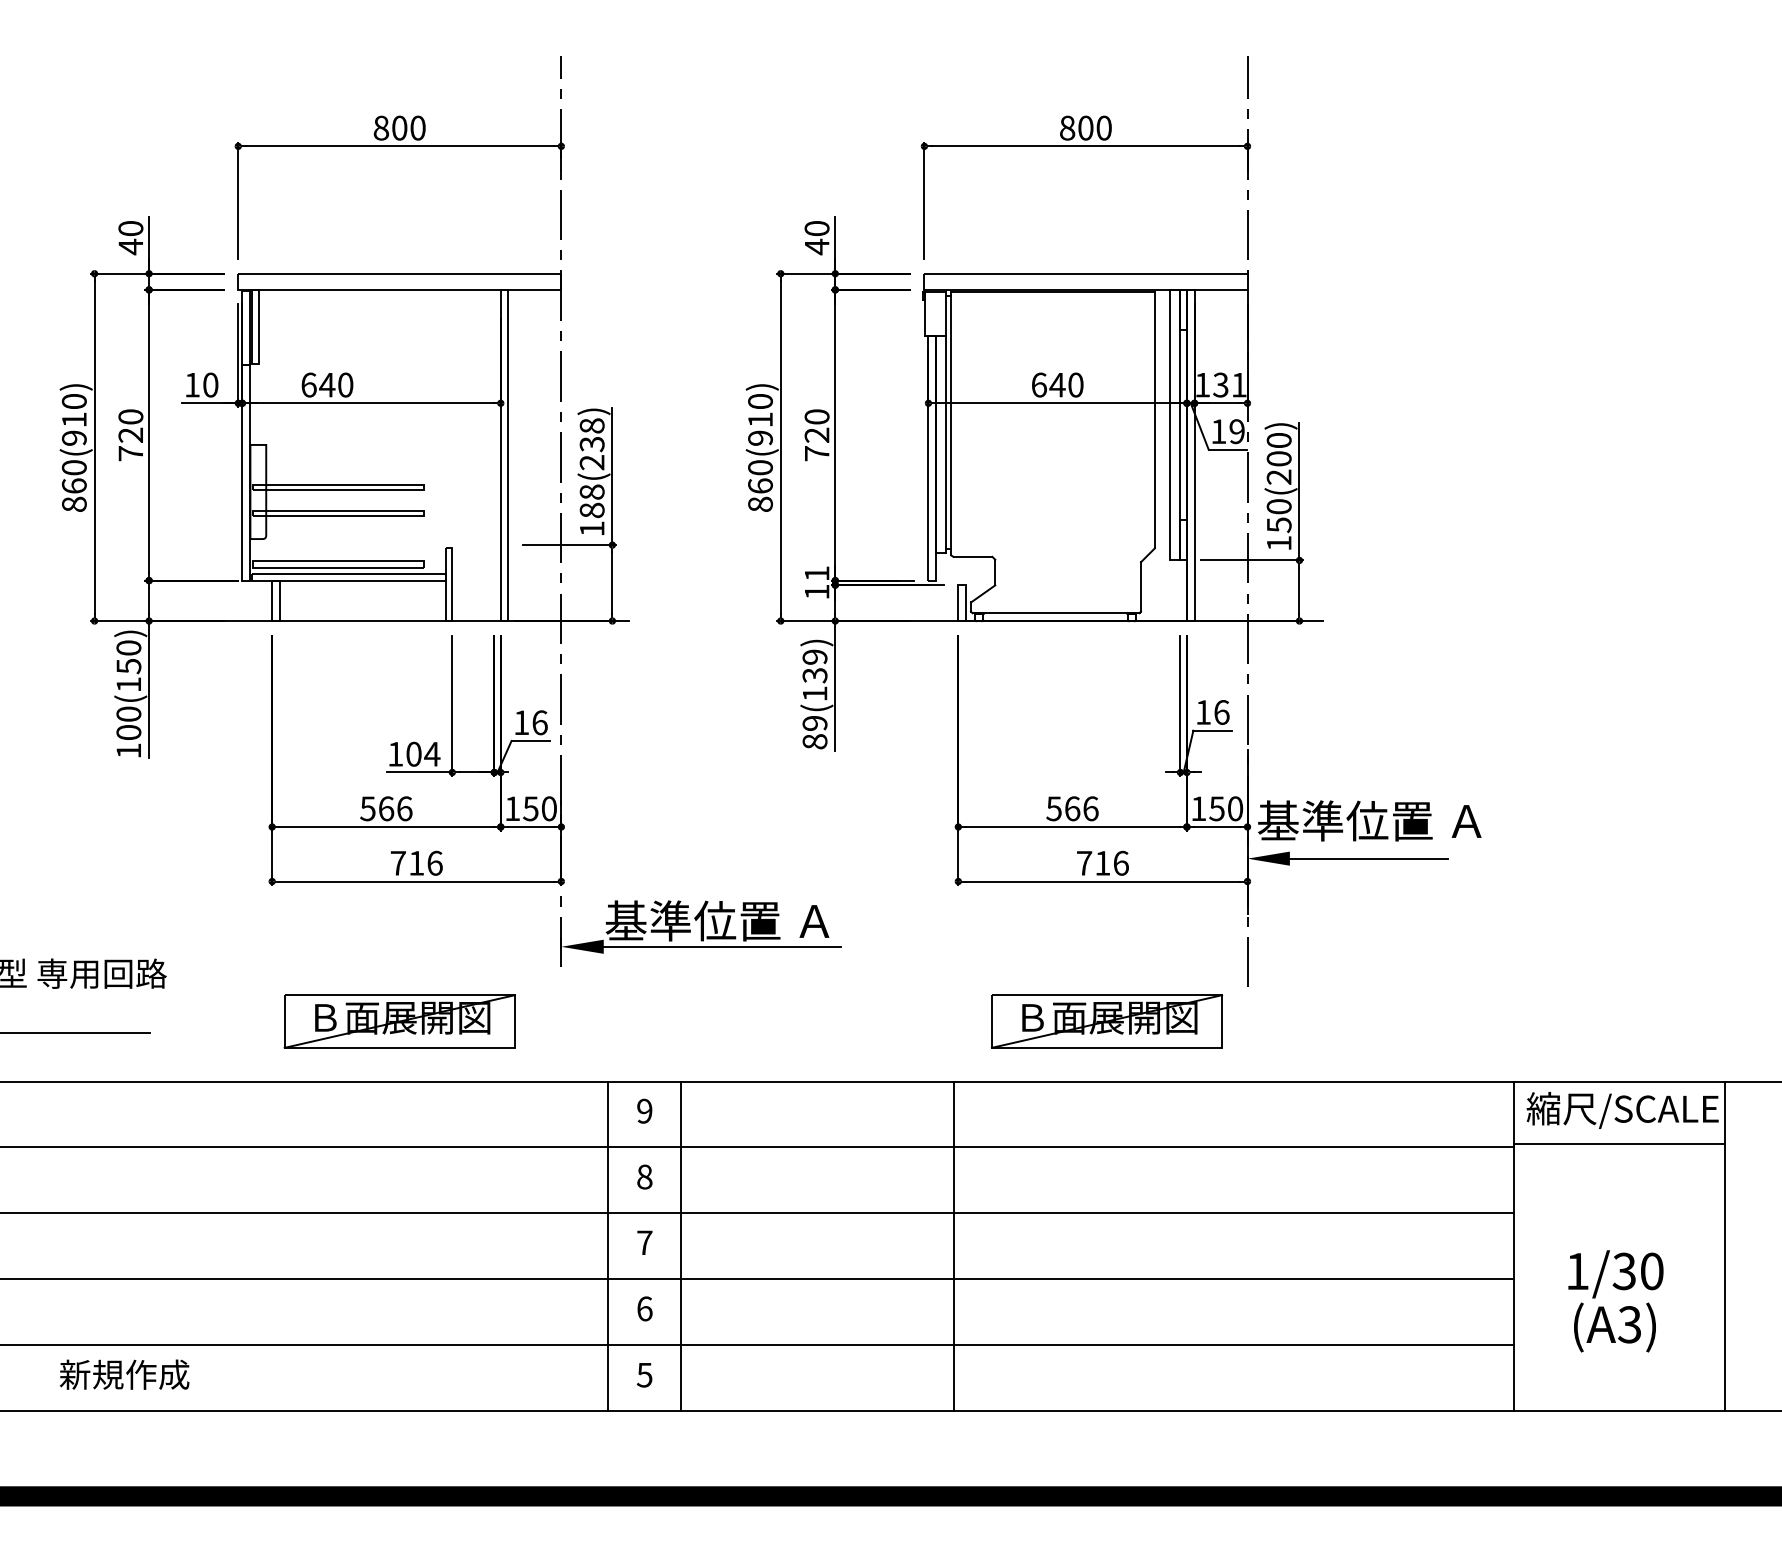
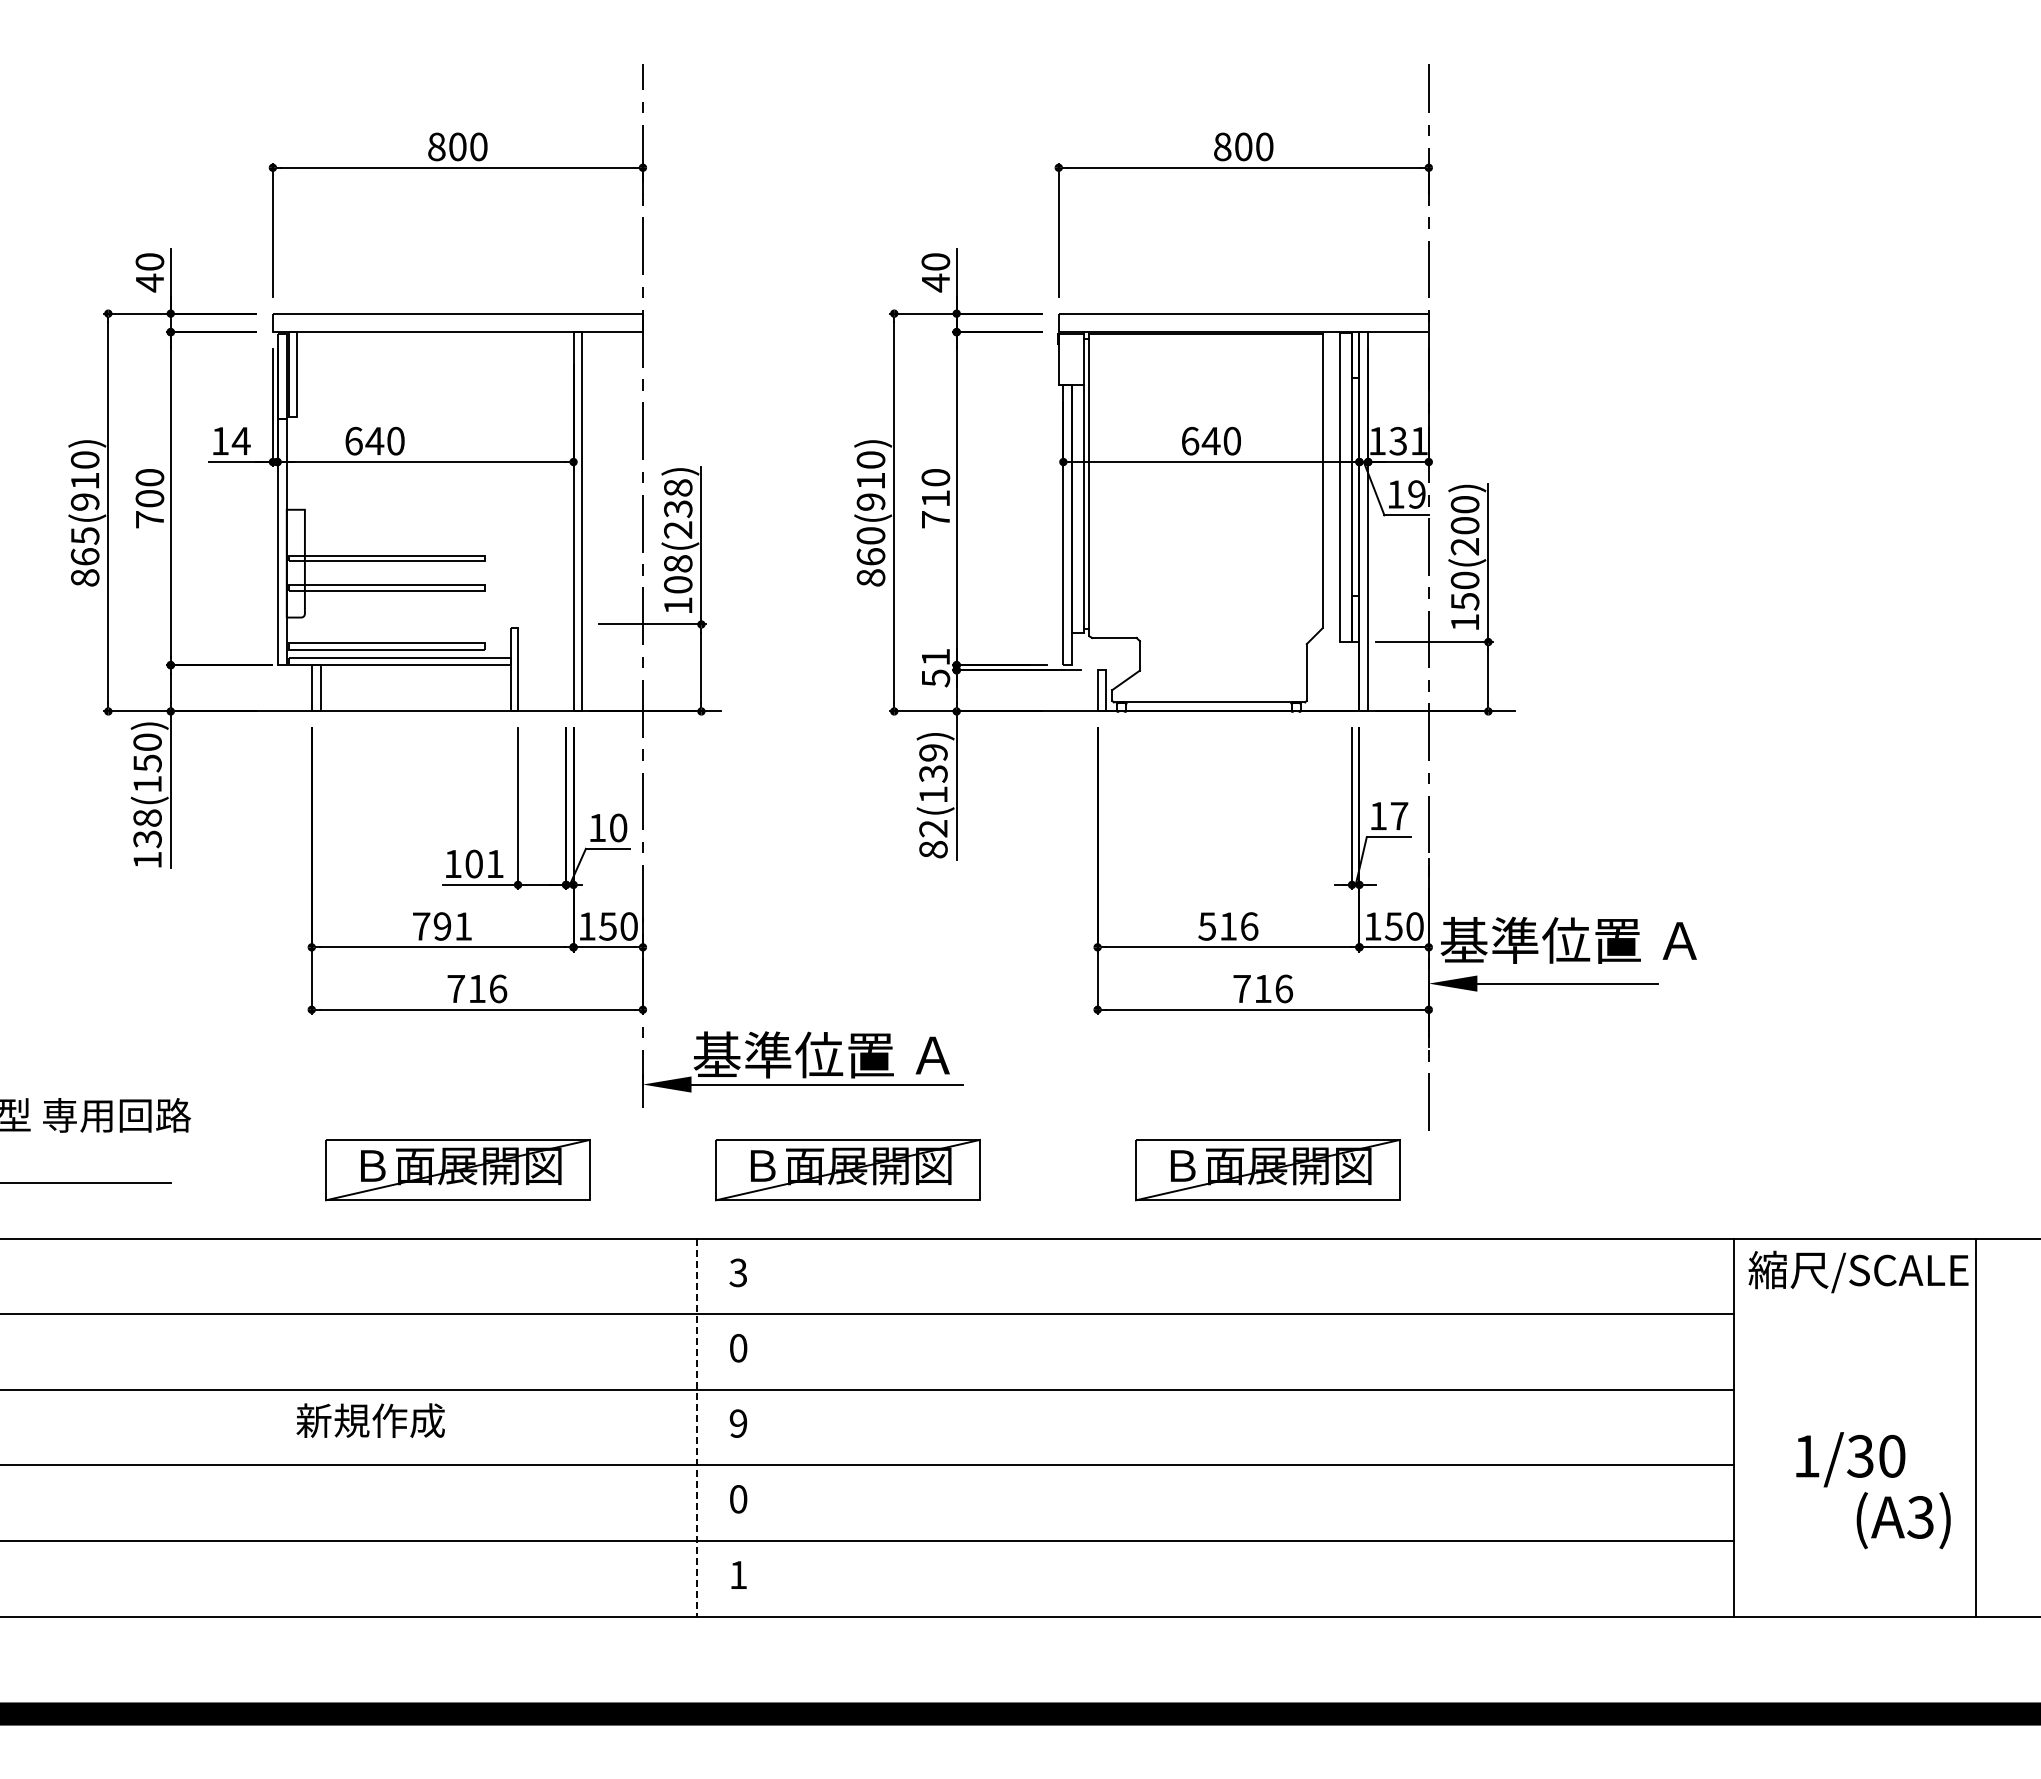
text: (209, 384) -> (240, 440), 10 -> 14
text: (130, 435) -> (149, 498), 720 -> 700
text: (816, 435) -> (935, 498), 720 -> 710
text: (73, 468) -> (84, 536), 860(910) -> 865(910)
text: (592, 510) -> (678, 584), 188(238) -> 108(238)
text: (817, 592) -> (936, 678), 11 -> 51
text: (1221, 711) -> (1399, 815), 16 -> 17
text: (540, 722) -> (618, 827), 16 -> 10
text: (128, 723) -> (147, 828), 100(150) -> 138(150)
text: (815, 723) -> (933, 828), 89(139) -> 82(139)
text: (431, 753) -> (494, 863), 104 -> 101
text: (386, 808) -> (442, 926), 566 -> 791
text: (1072, 808) -> (1228, 926), 566 -> 516
part: (739, 1021) -> (847, 1170), added
text: (644, 1110) -> (738, 1272), 9 -> 3
line: (1619, 1144) -> (1854, 1310), removed
text: (644, 1177) -> (738, 1348), 8 -> 0
text: (644, 1242) -> (738, 1423), 7 -> 9
line: (608, 1246) -> (696, 1427), solid -> dashed
line: (681, 1246) -> (780, 1427), removed
line: (953, 1246) -> (1092, 1427), removed
text: (644, 1309) -> (738, 1499), 6 -> 0
text: (1614, 1327) -> (1903, 1520), moved
text: (124, 1374) -> (370, 1420), moved
text: (644, 1375) -> (738, 1575), 5 -> 1

